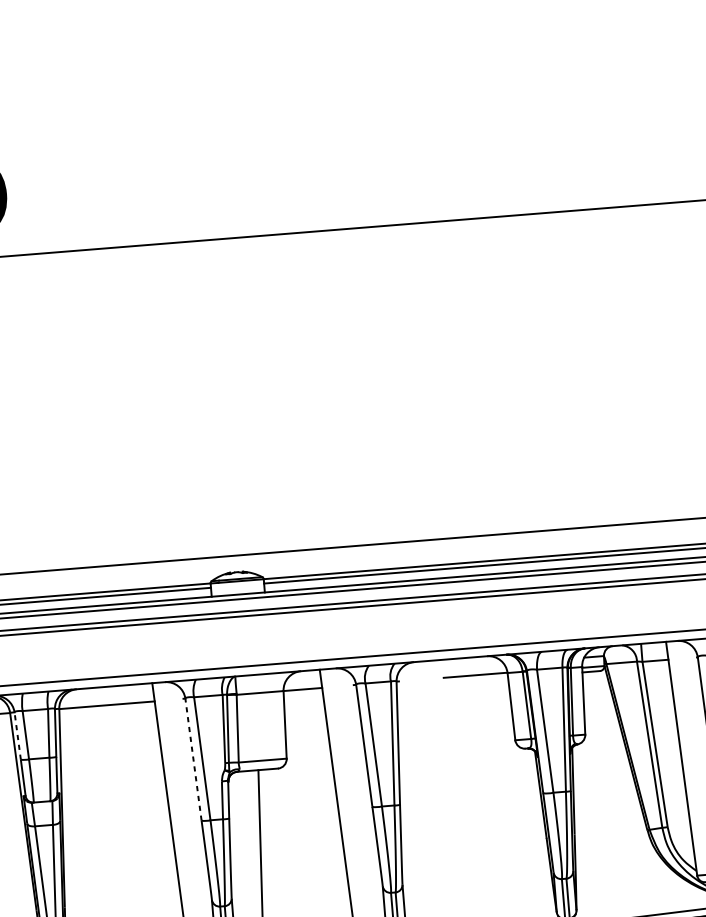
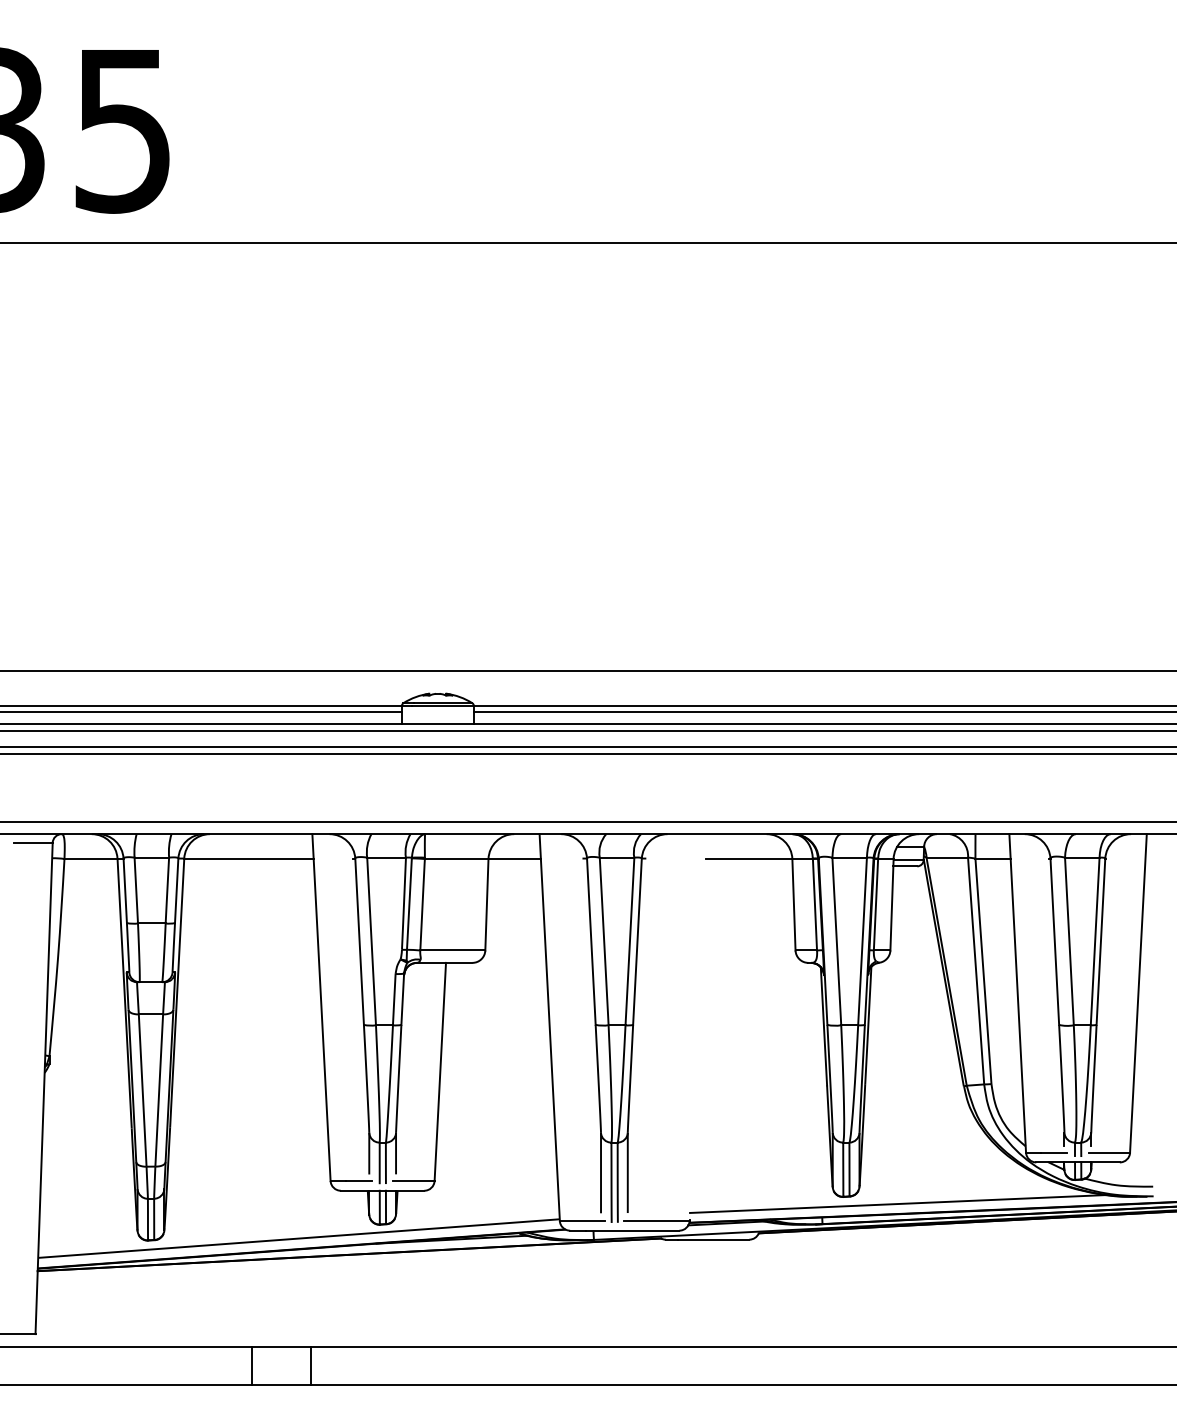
line: (17, 735) -> (125, 890), dashed -> solid
line: (193, 759) -> (359, 941), dashed -> solid

